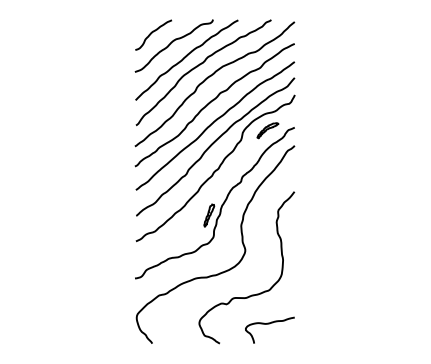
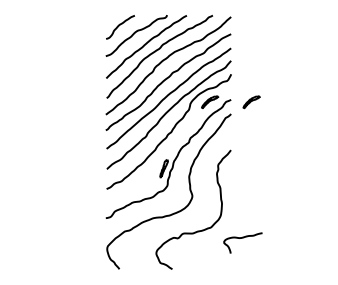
part: (320, 130) -> (251, 102), added
curve: (269, 324) -> (242, 238), moved

